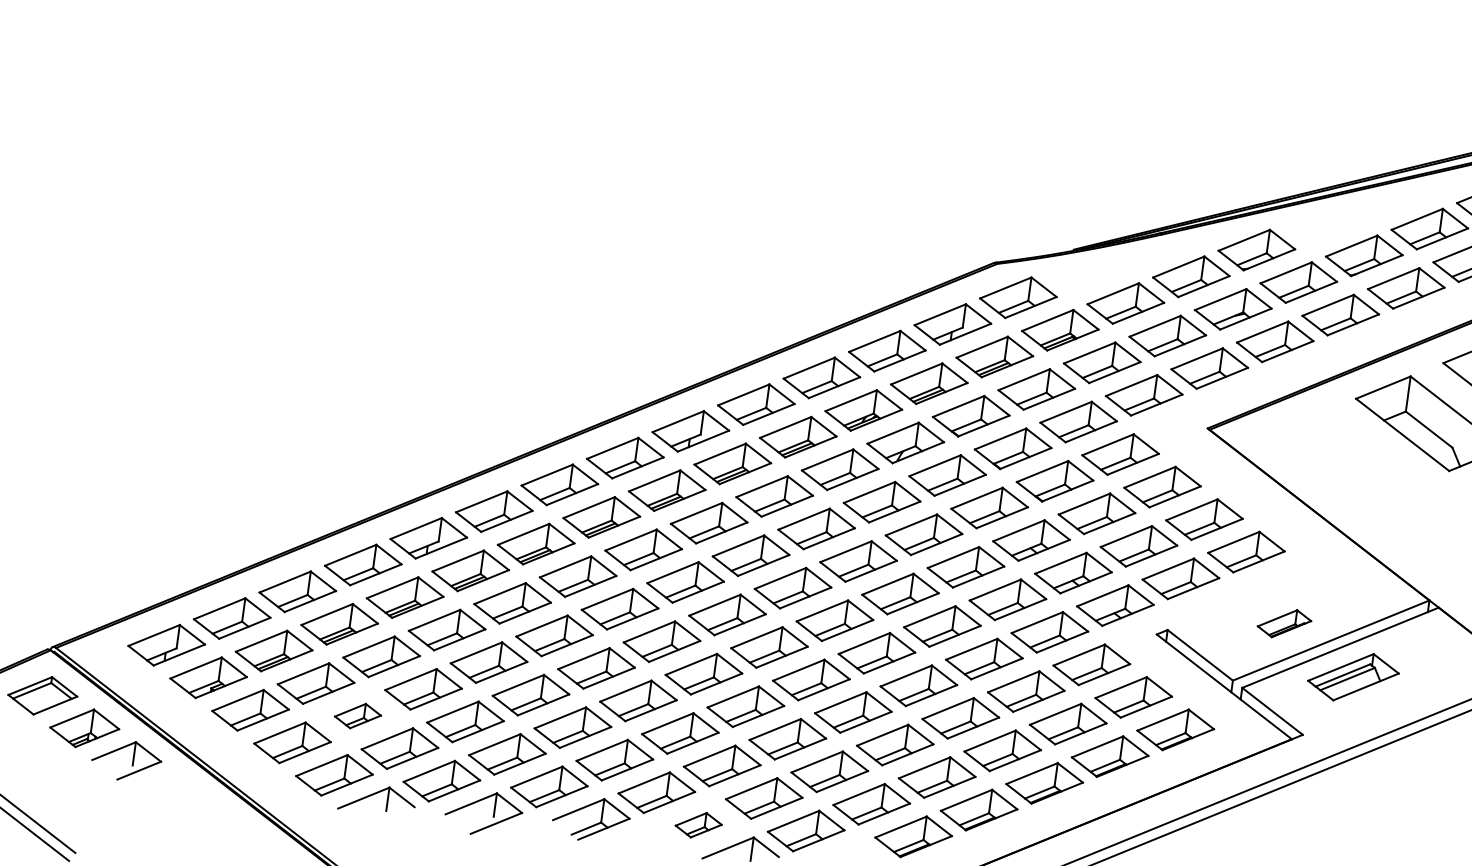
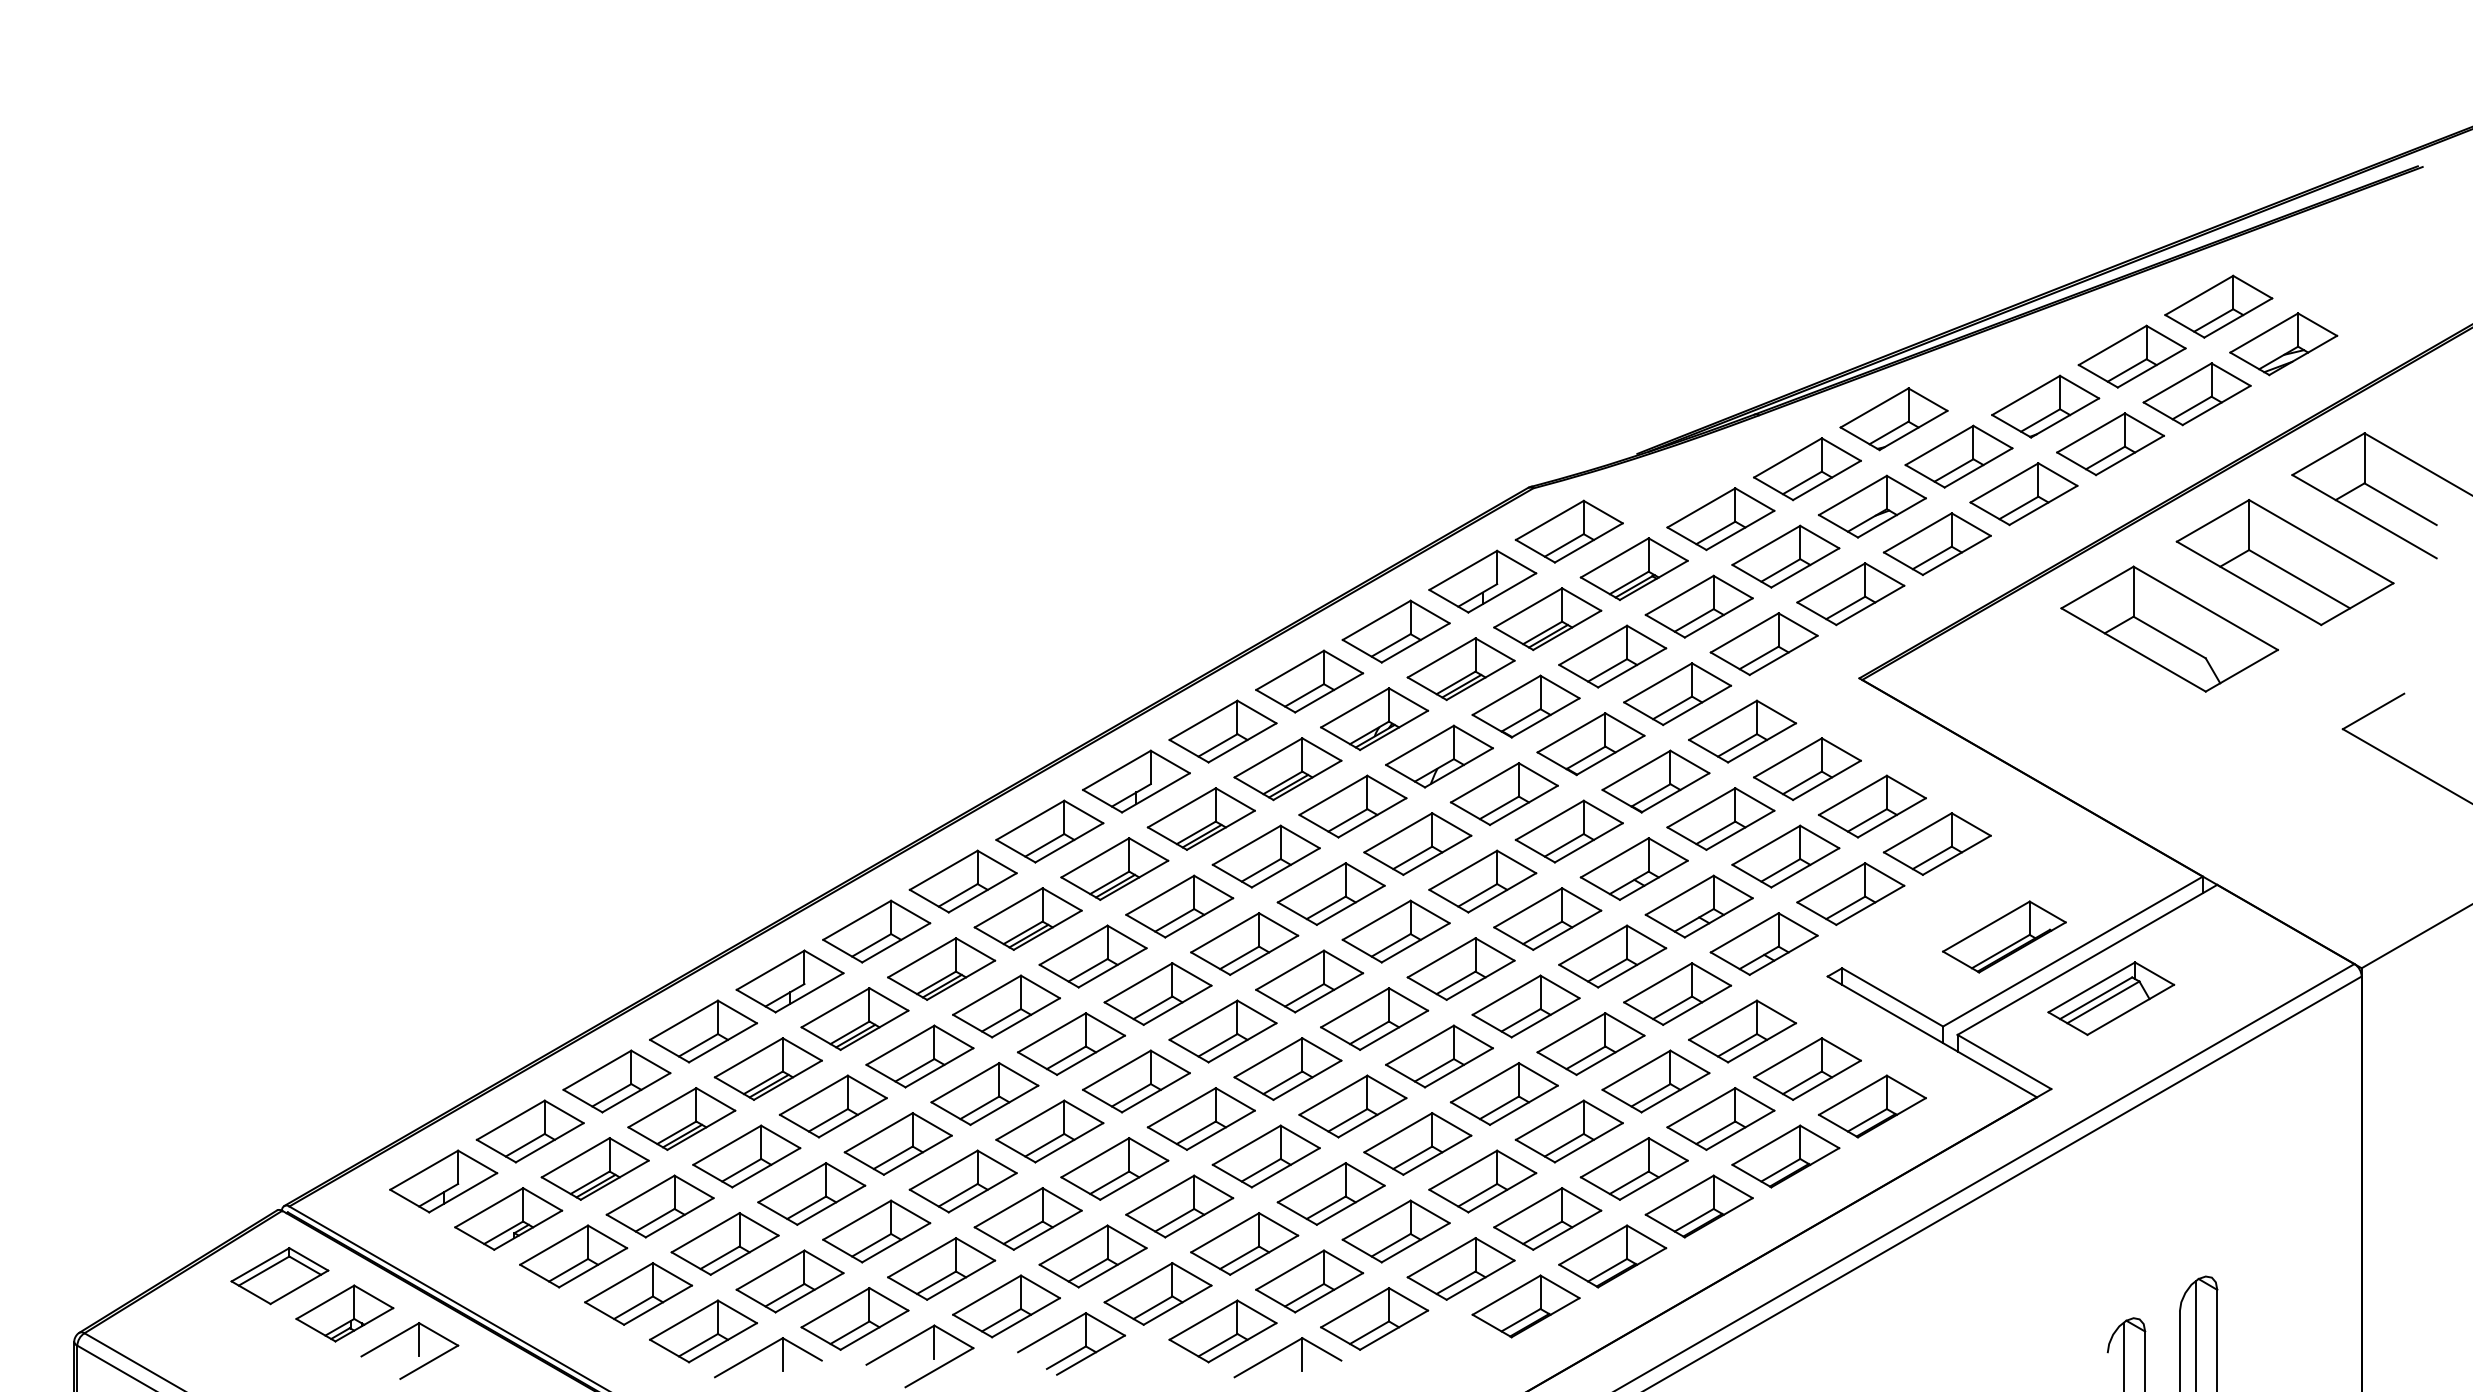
part: (1284, 623) -> (2004, 936), size x1.67
part: (357, 715) -> (724, 1243), size x1.67
part: (698, 825) -> (1222, 1331), size x1.67

